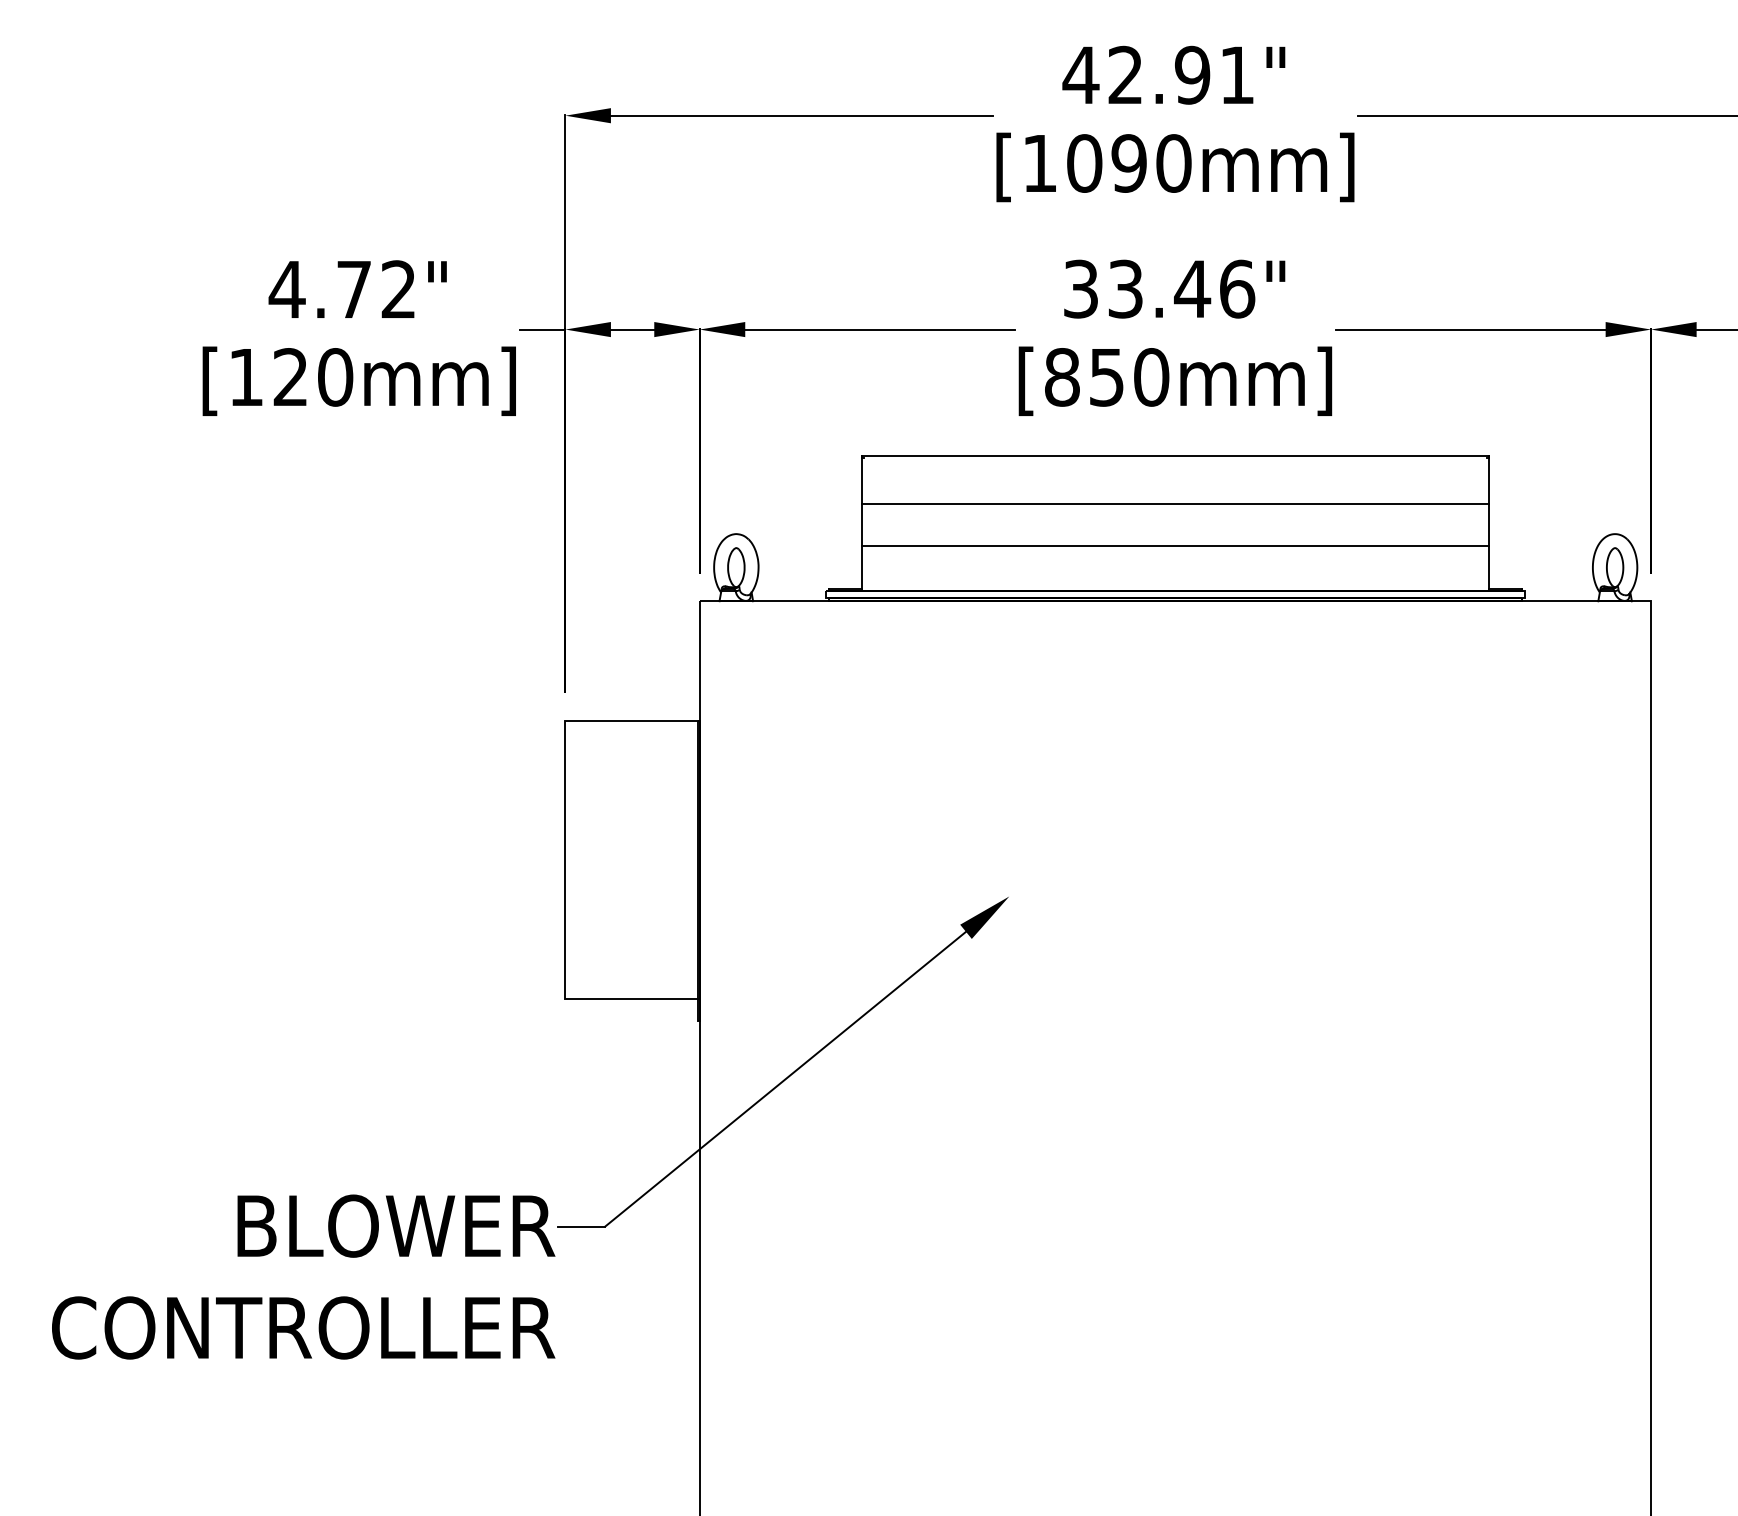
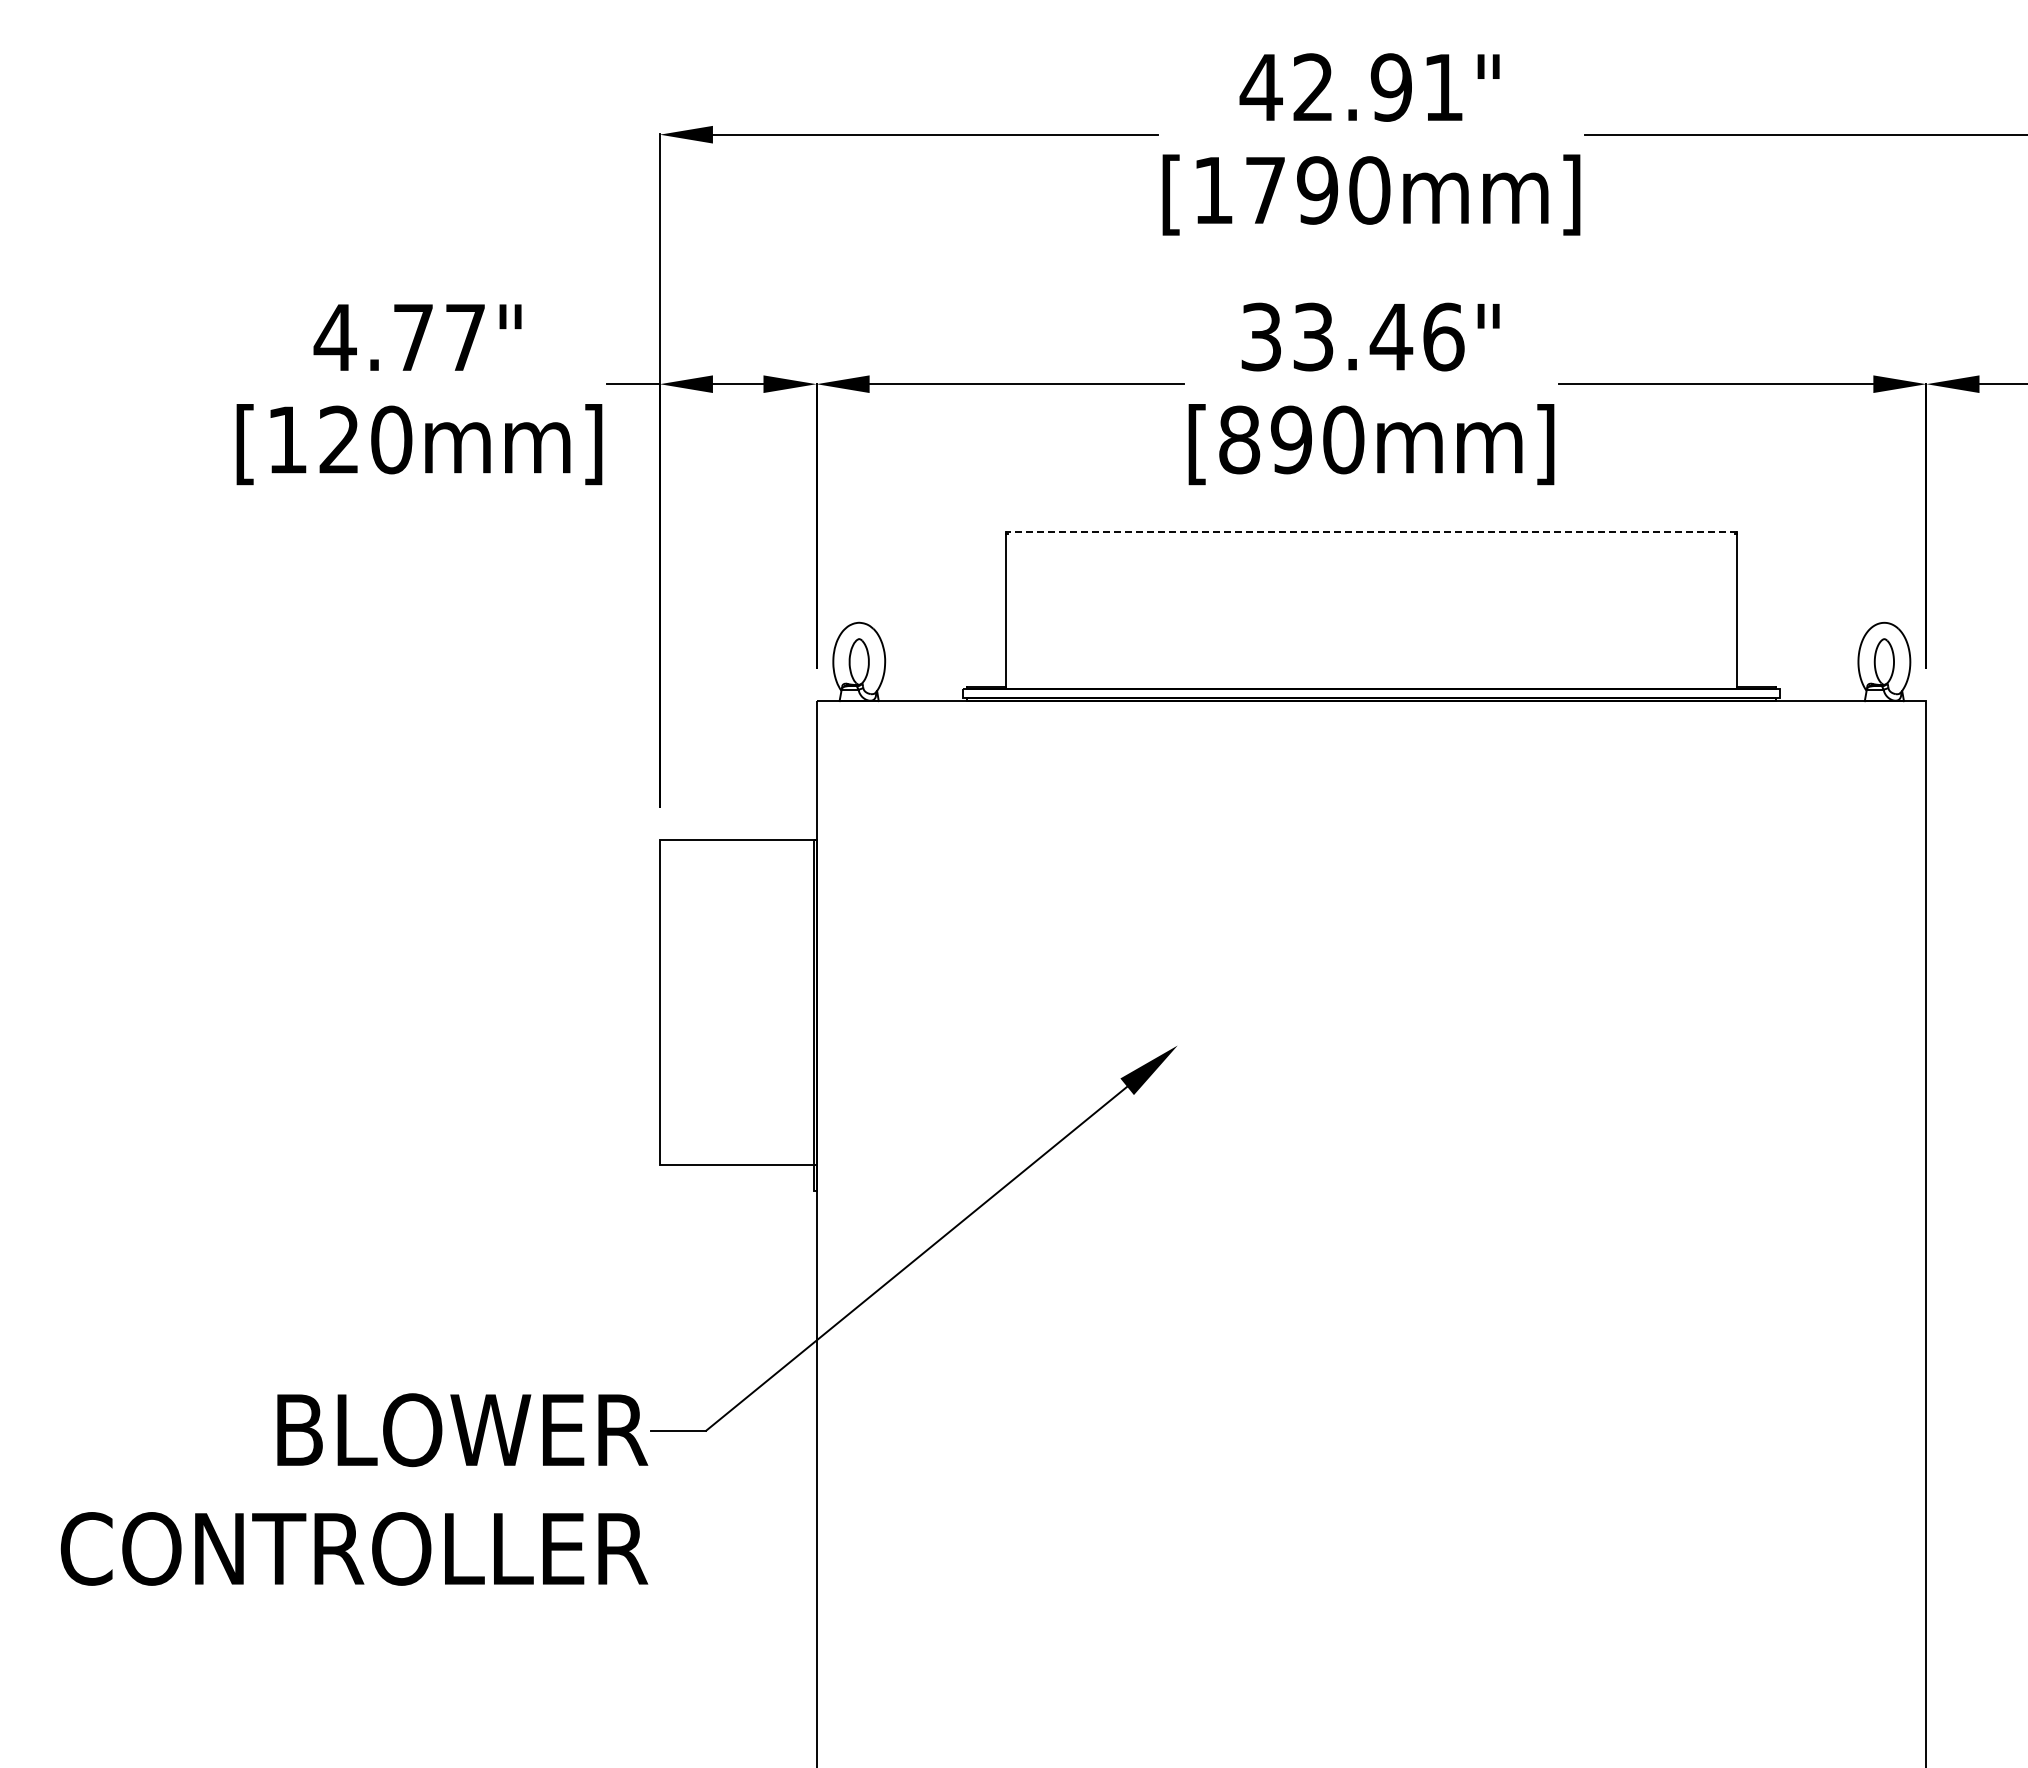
text: (1084, 163) -> (1265, 190), [1090mm] -> [1790mm]
text: (397, 288) -> (464, 336), 4.72" -> 4.77"
text: (1106, 376) -> (1291, 439), [850mm] -> [890mm]
line: (1175, 455) -> (1371, 531), solid -> dashed
line: (1175, 503) -> (1371, 587), removed
line: (1175, 545) -> (1371, 636), removed

